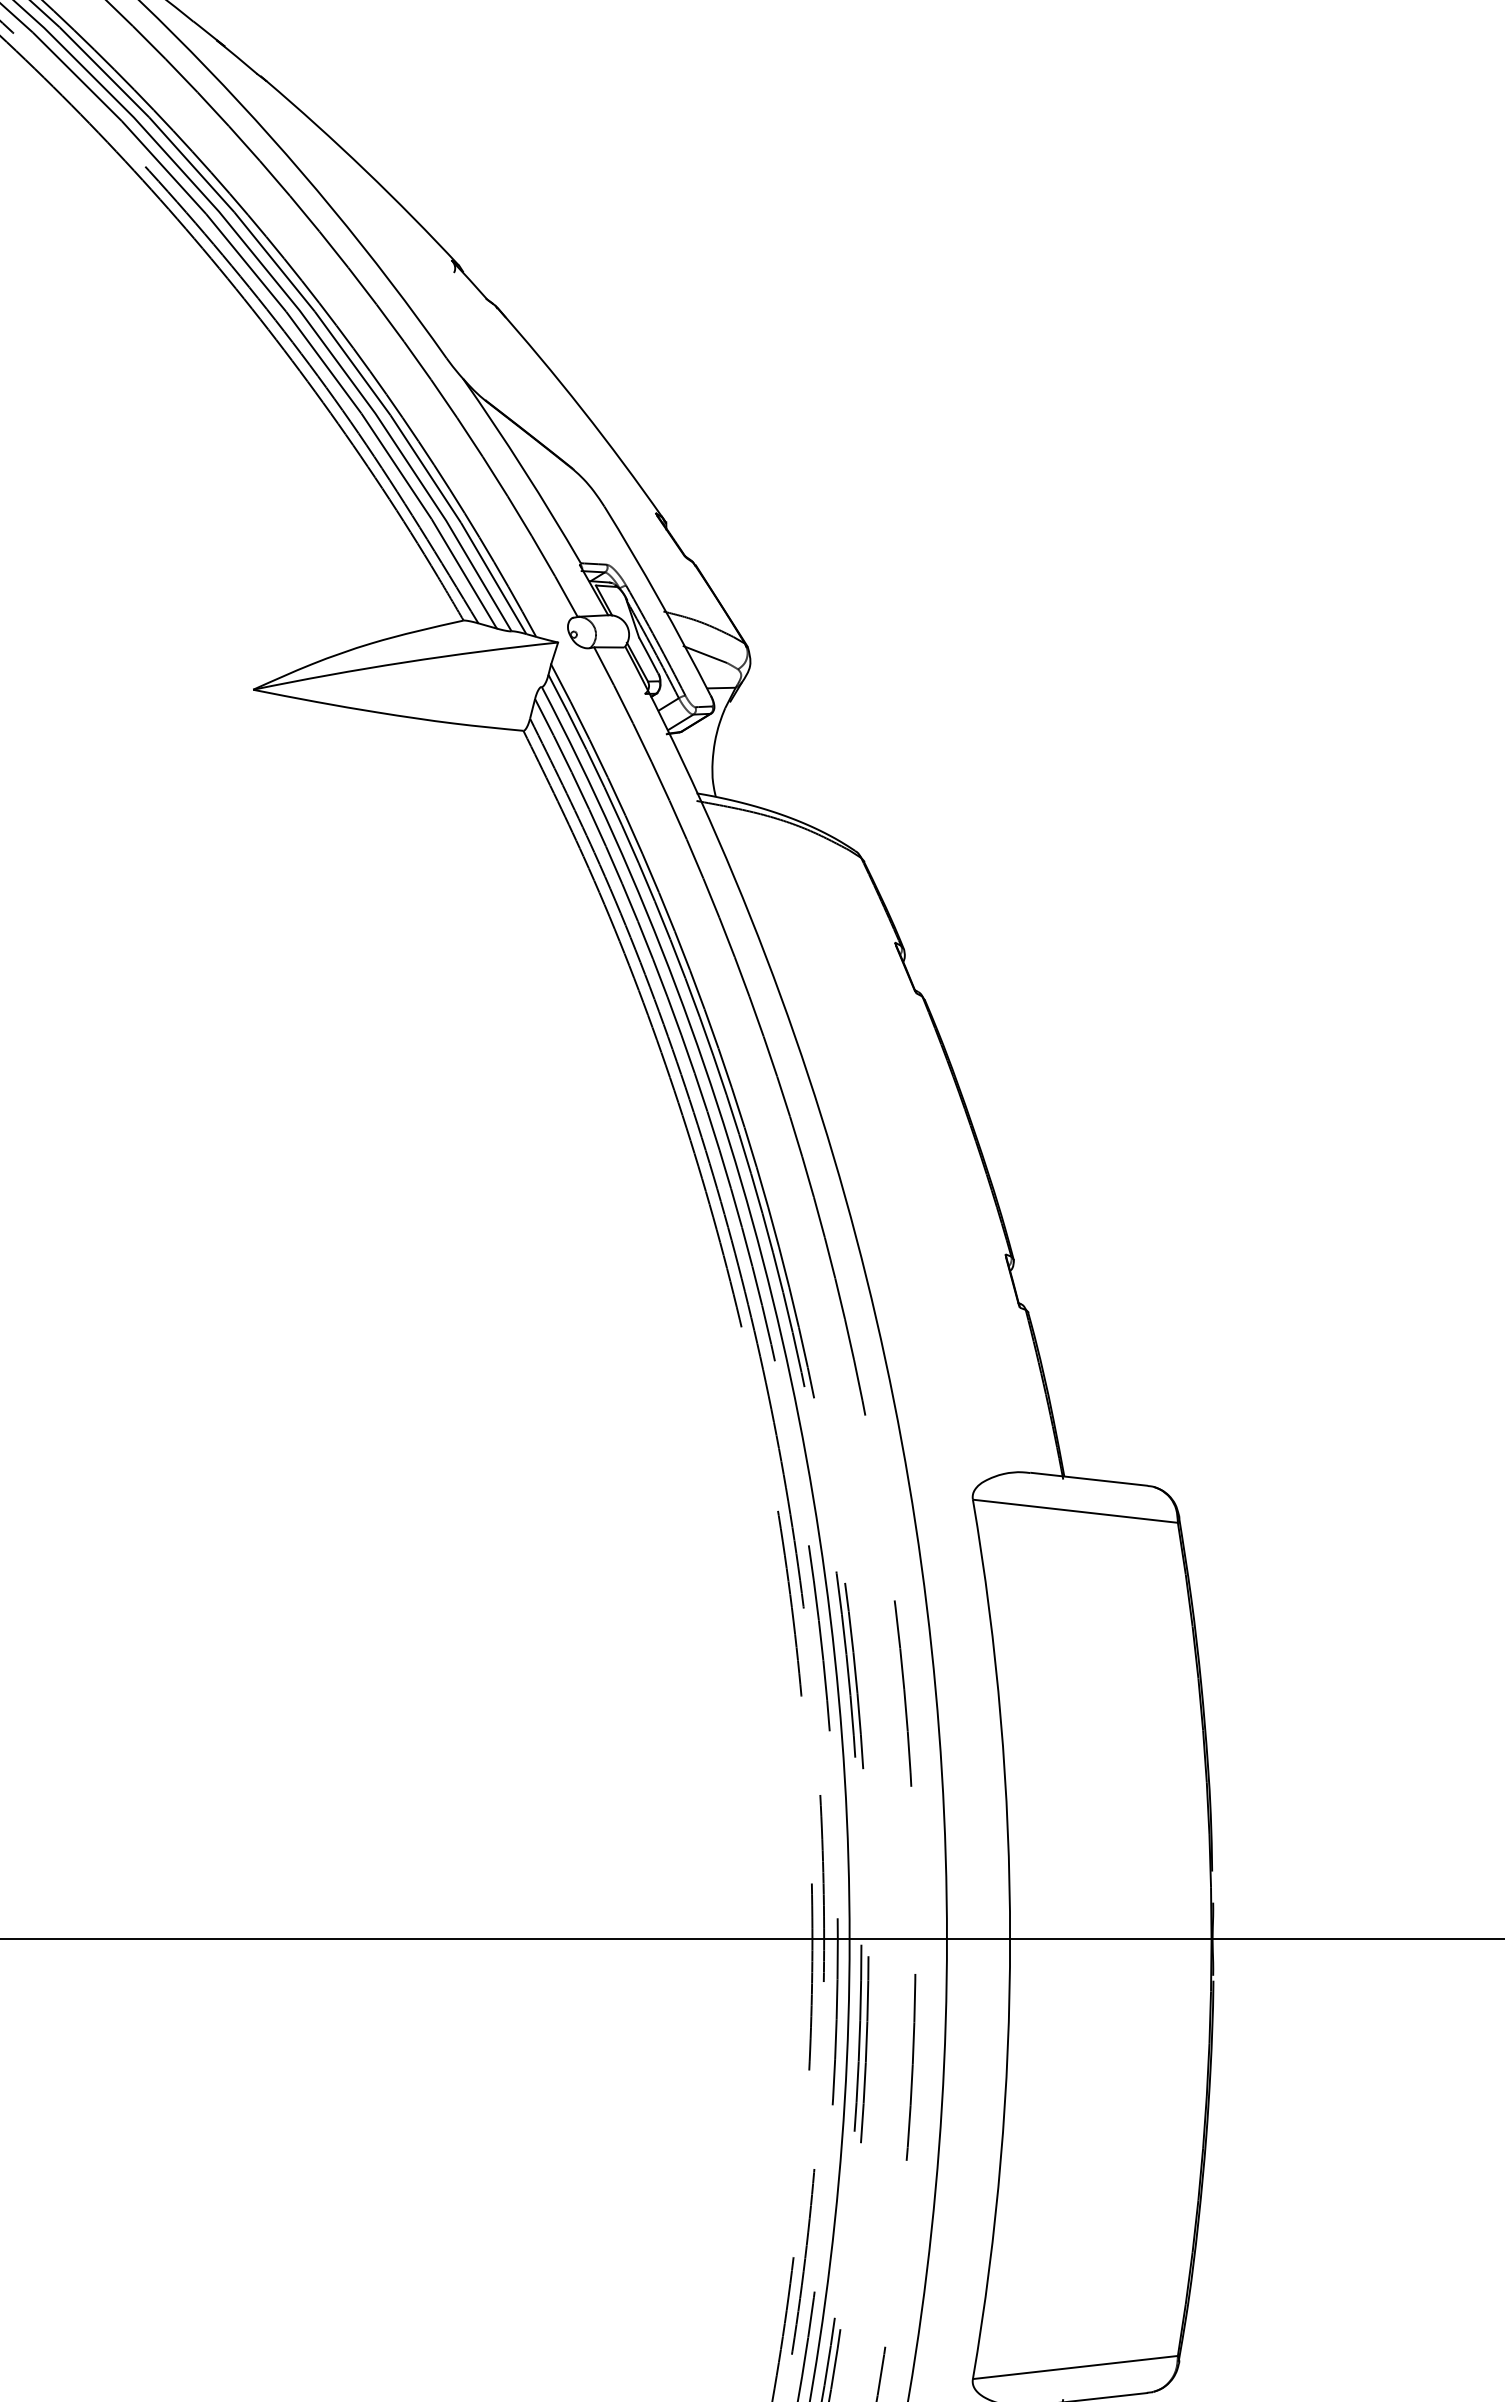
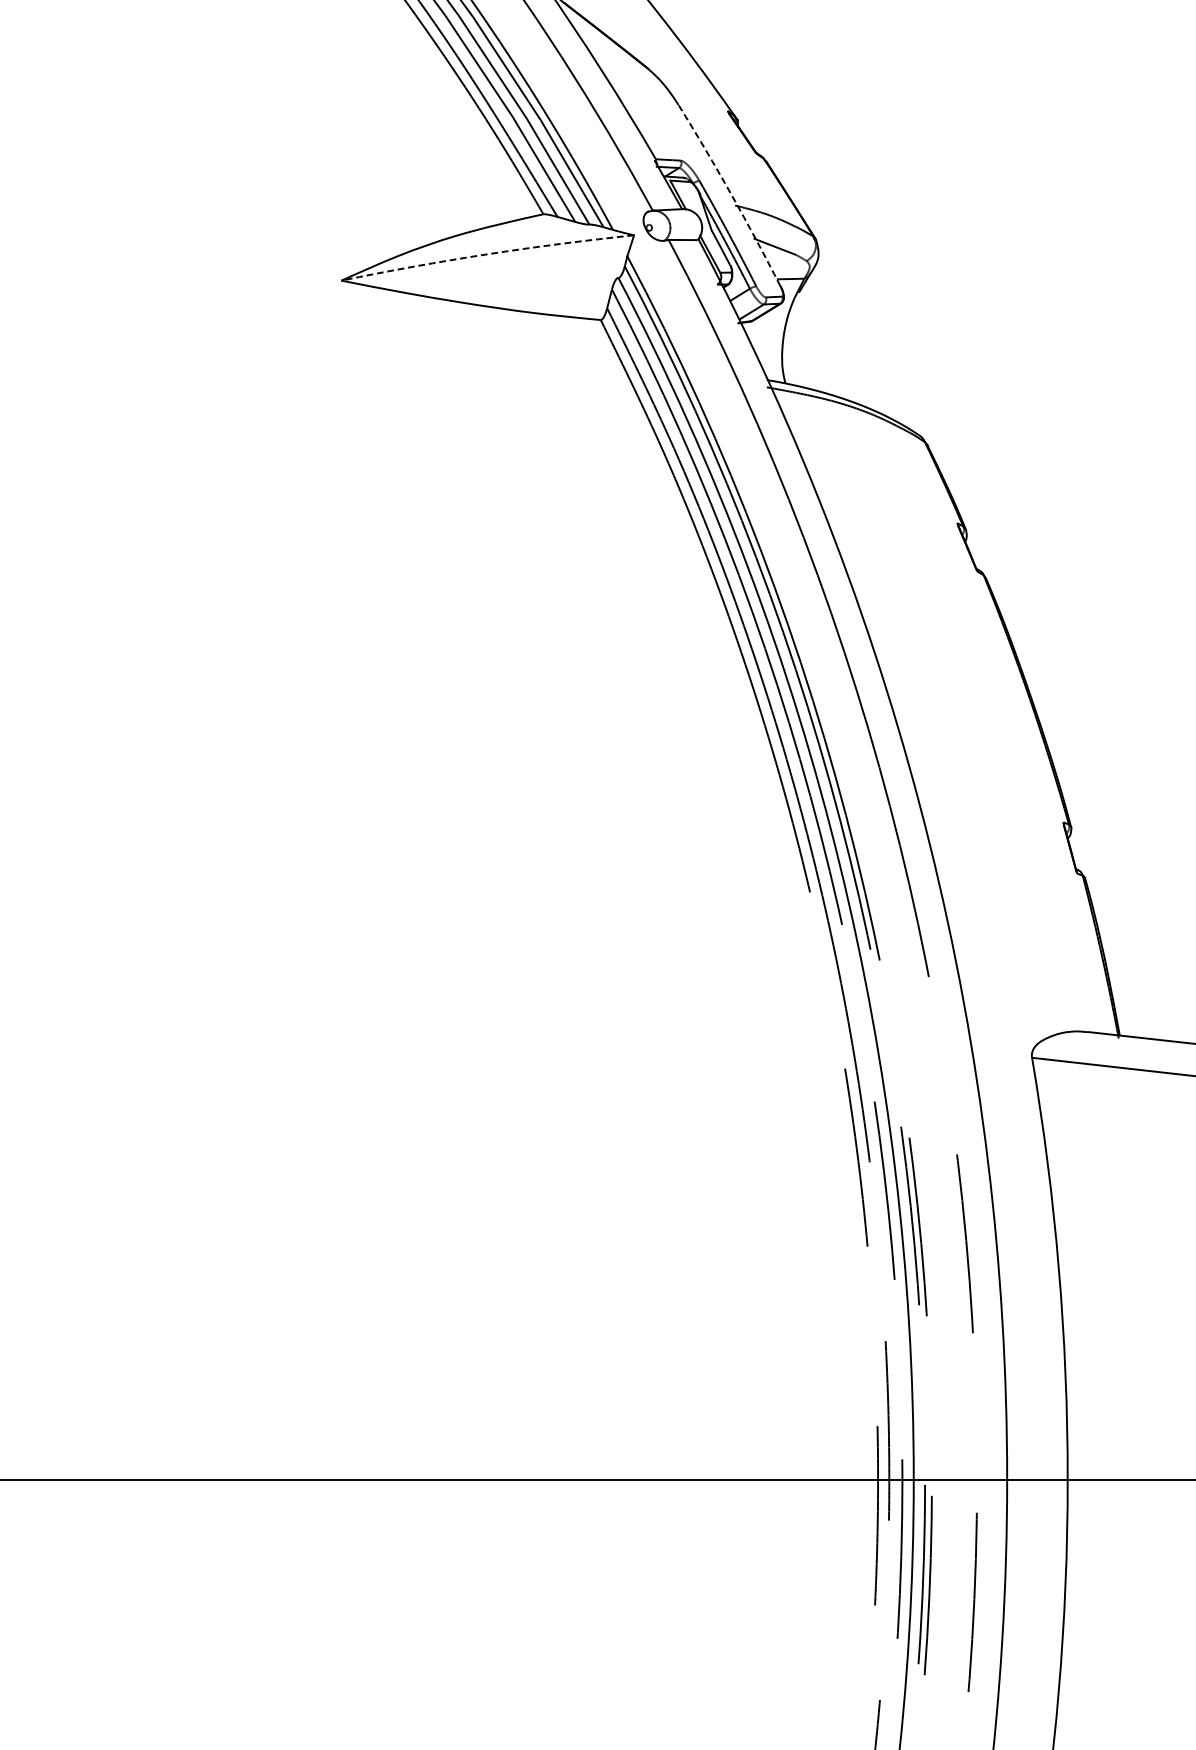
arc: (659, 599) -> (731, 194), solid -> dashed
arc: (405, 662) -> (487, 254), solid -> dashed

